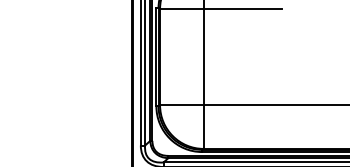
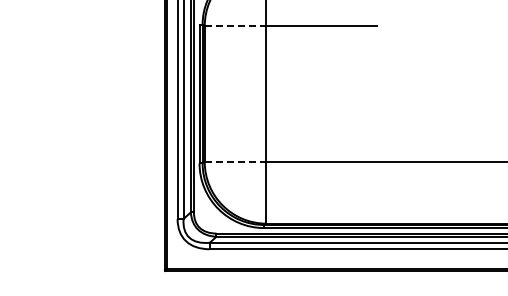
line: (181, 8) -> (235, 25), solid -> dashed
line: (181, 105) -> (235, 162), solid -> dashed

